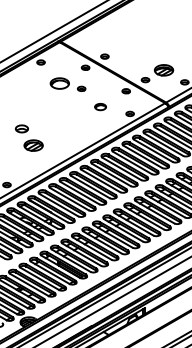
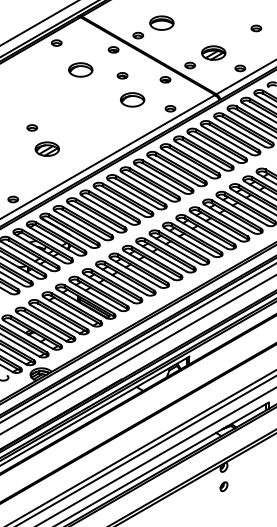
part: (123, 46) -> (161, 22), added
part: (81, 88) -> (122, 75), moved
part: (100, 106) -> (132, 99), size x1.67
part: (21, 128) -> (31, 127), size x0.62

